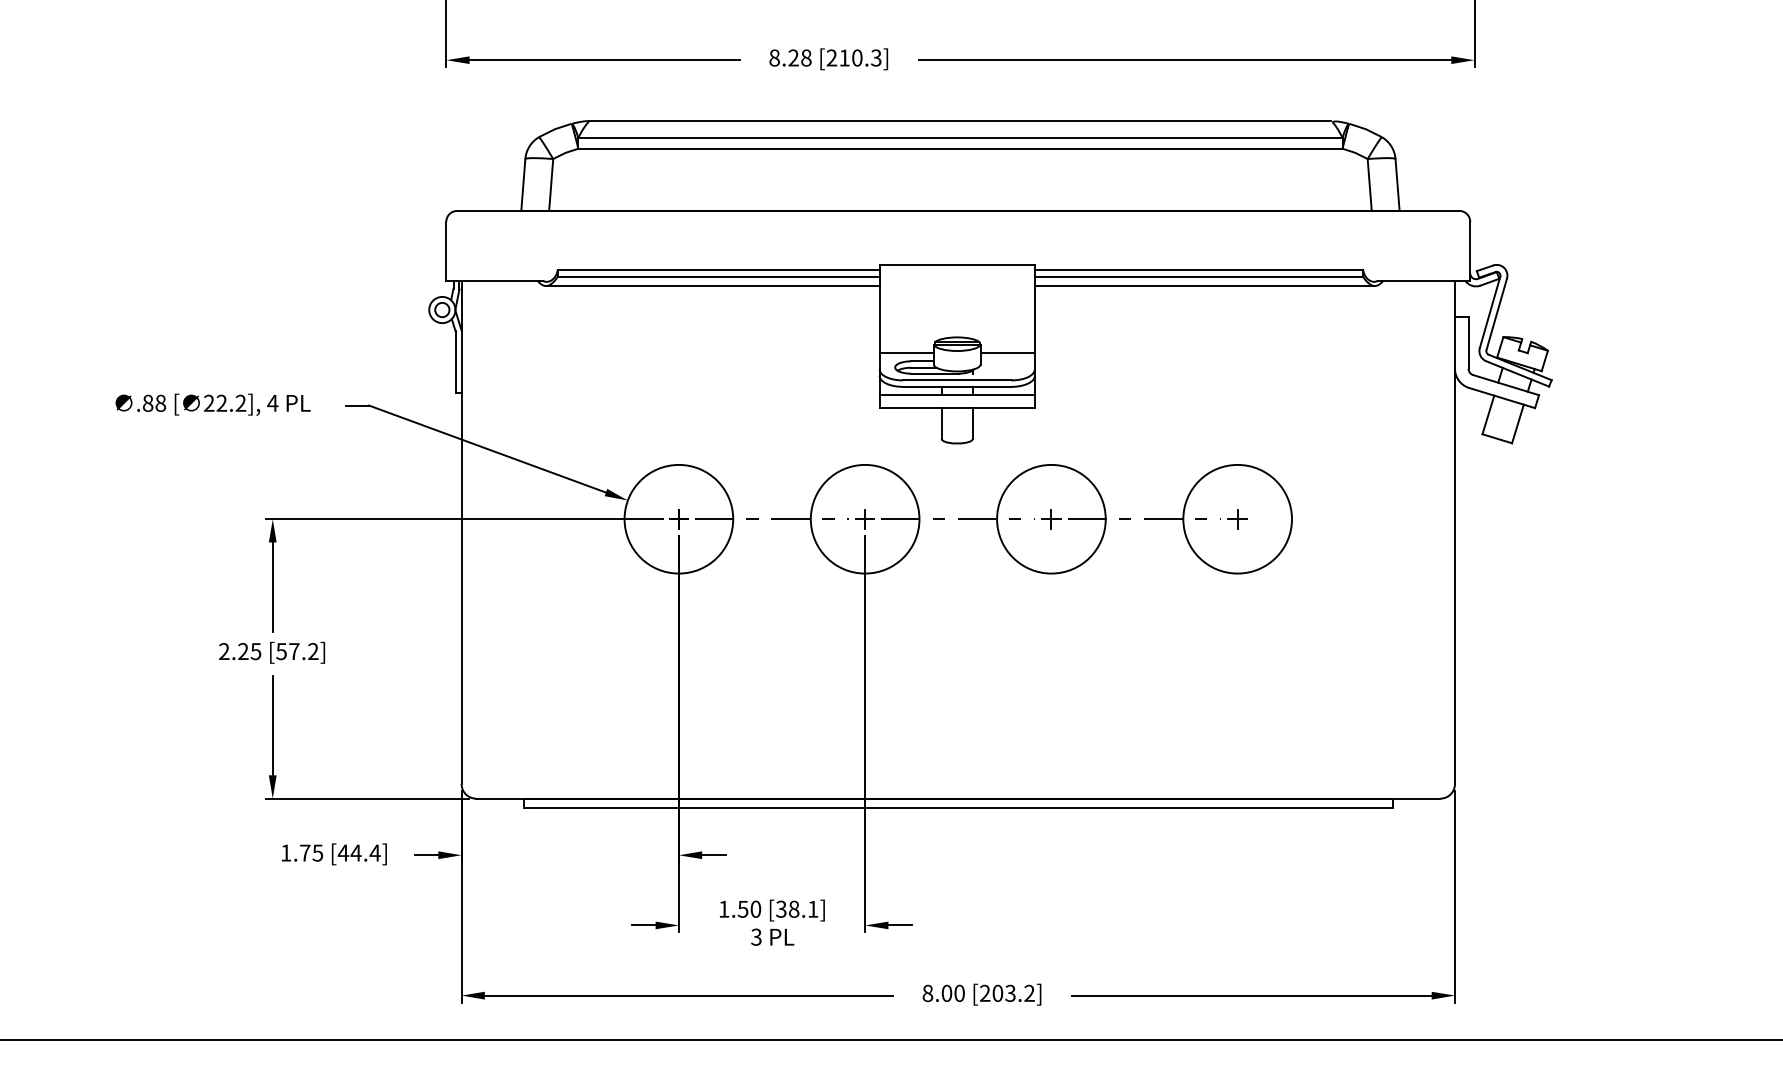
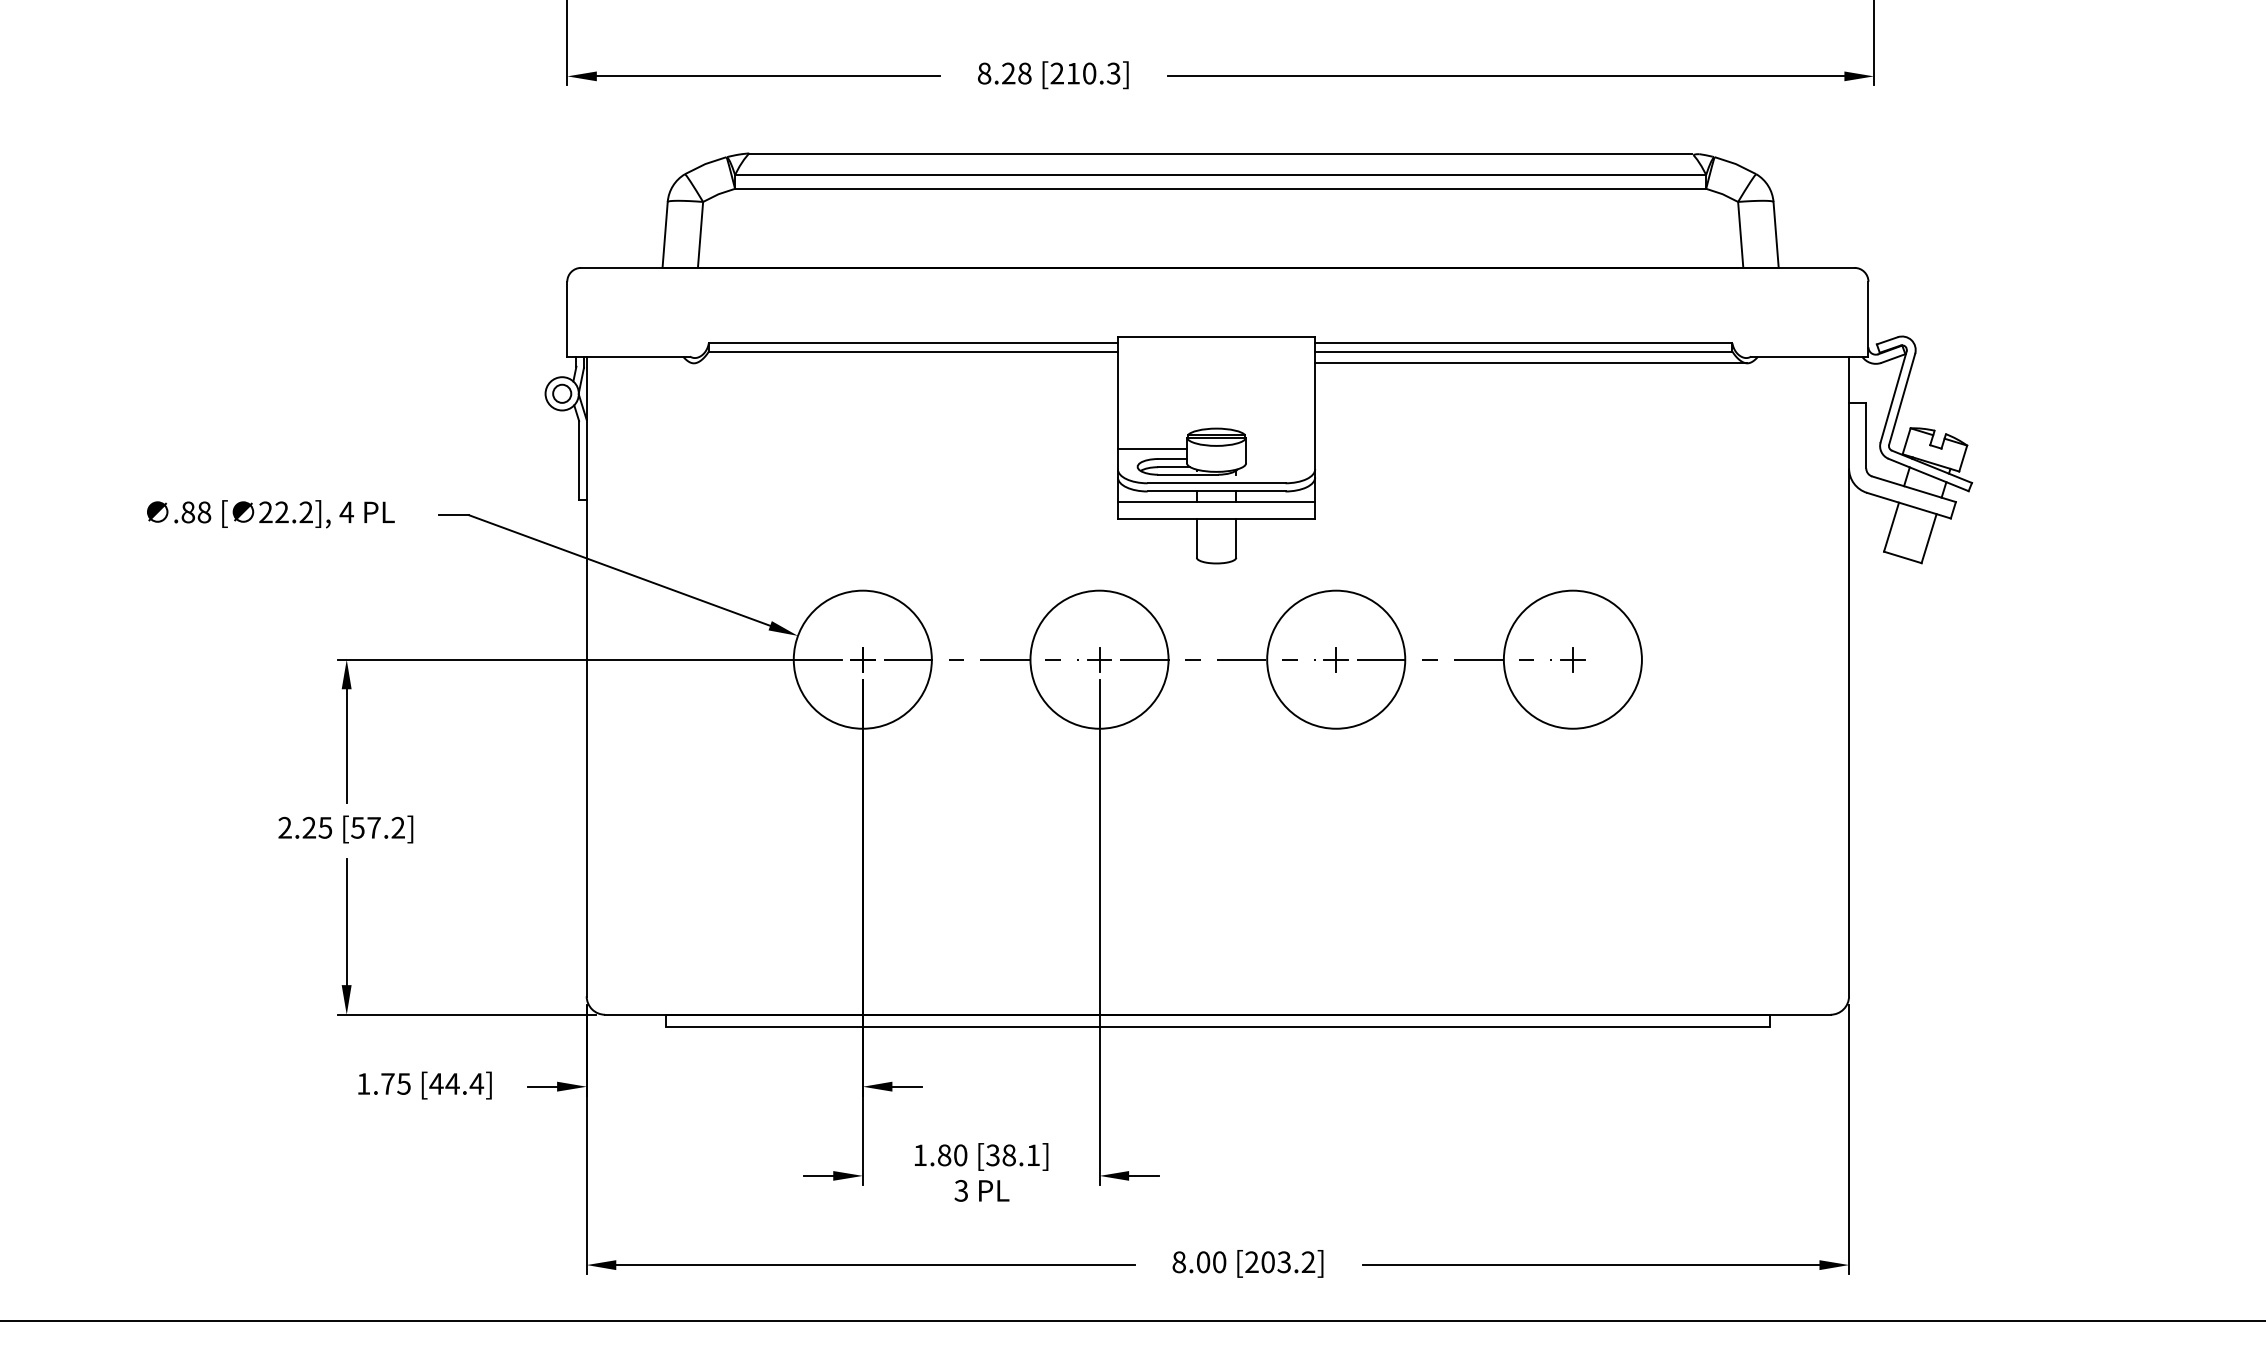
line: (712, 286) -> (905, 363), removed
line: (1007, 353) -> (1280, 448), removed
text: (743, 909) -> (944, 1155), 1.50 -> 1.80

